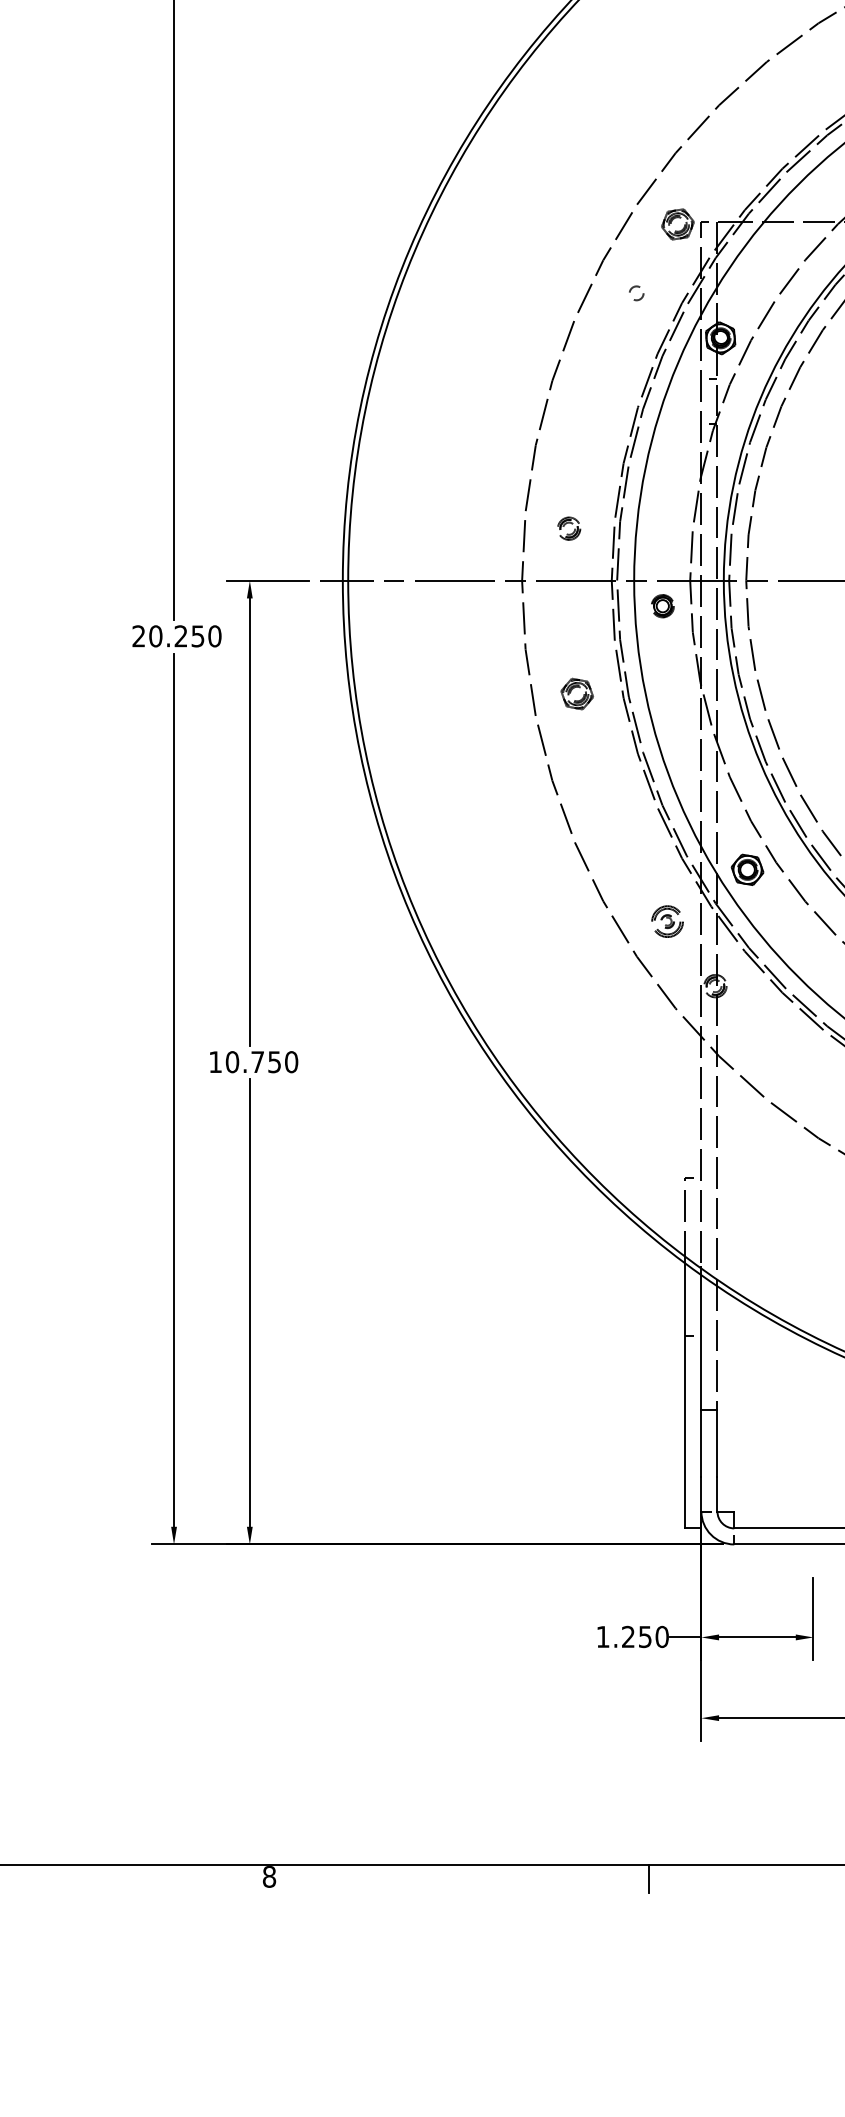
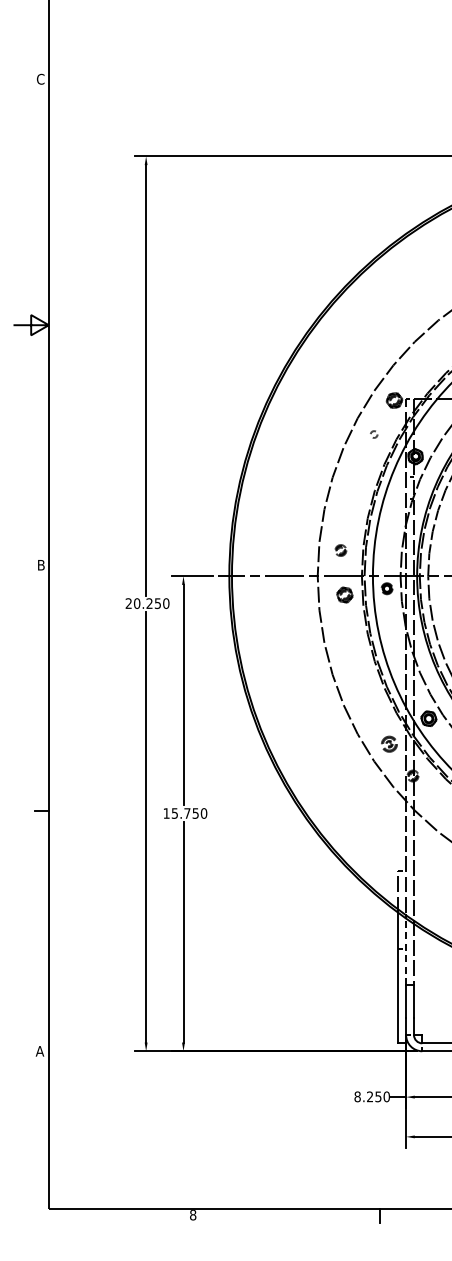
part: (576, 692) -> (344, 594), moved
text: (231, 1062) -> (174, 813), 10.750 -> 15.750
line: (702, 1342) -> (406, 951), solid -> dashed
text: (602, 1636) -> (357, 1096), 1.250 -> 8.250

